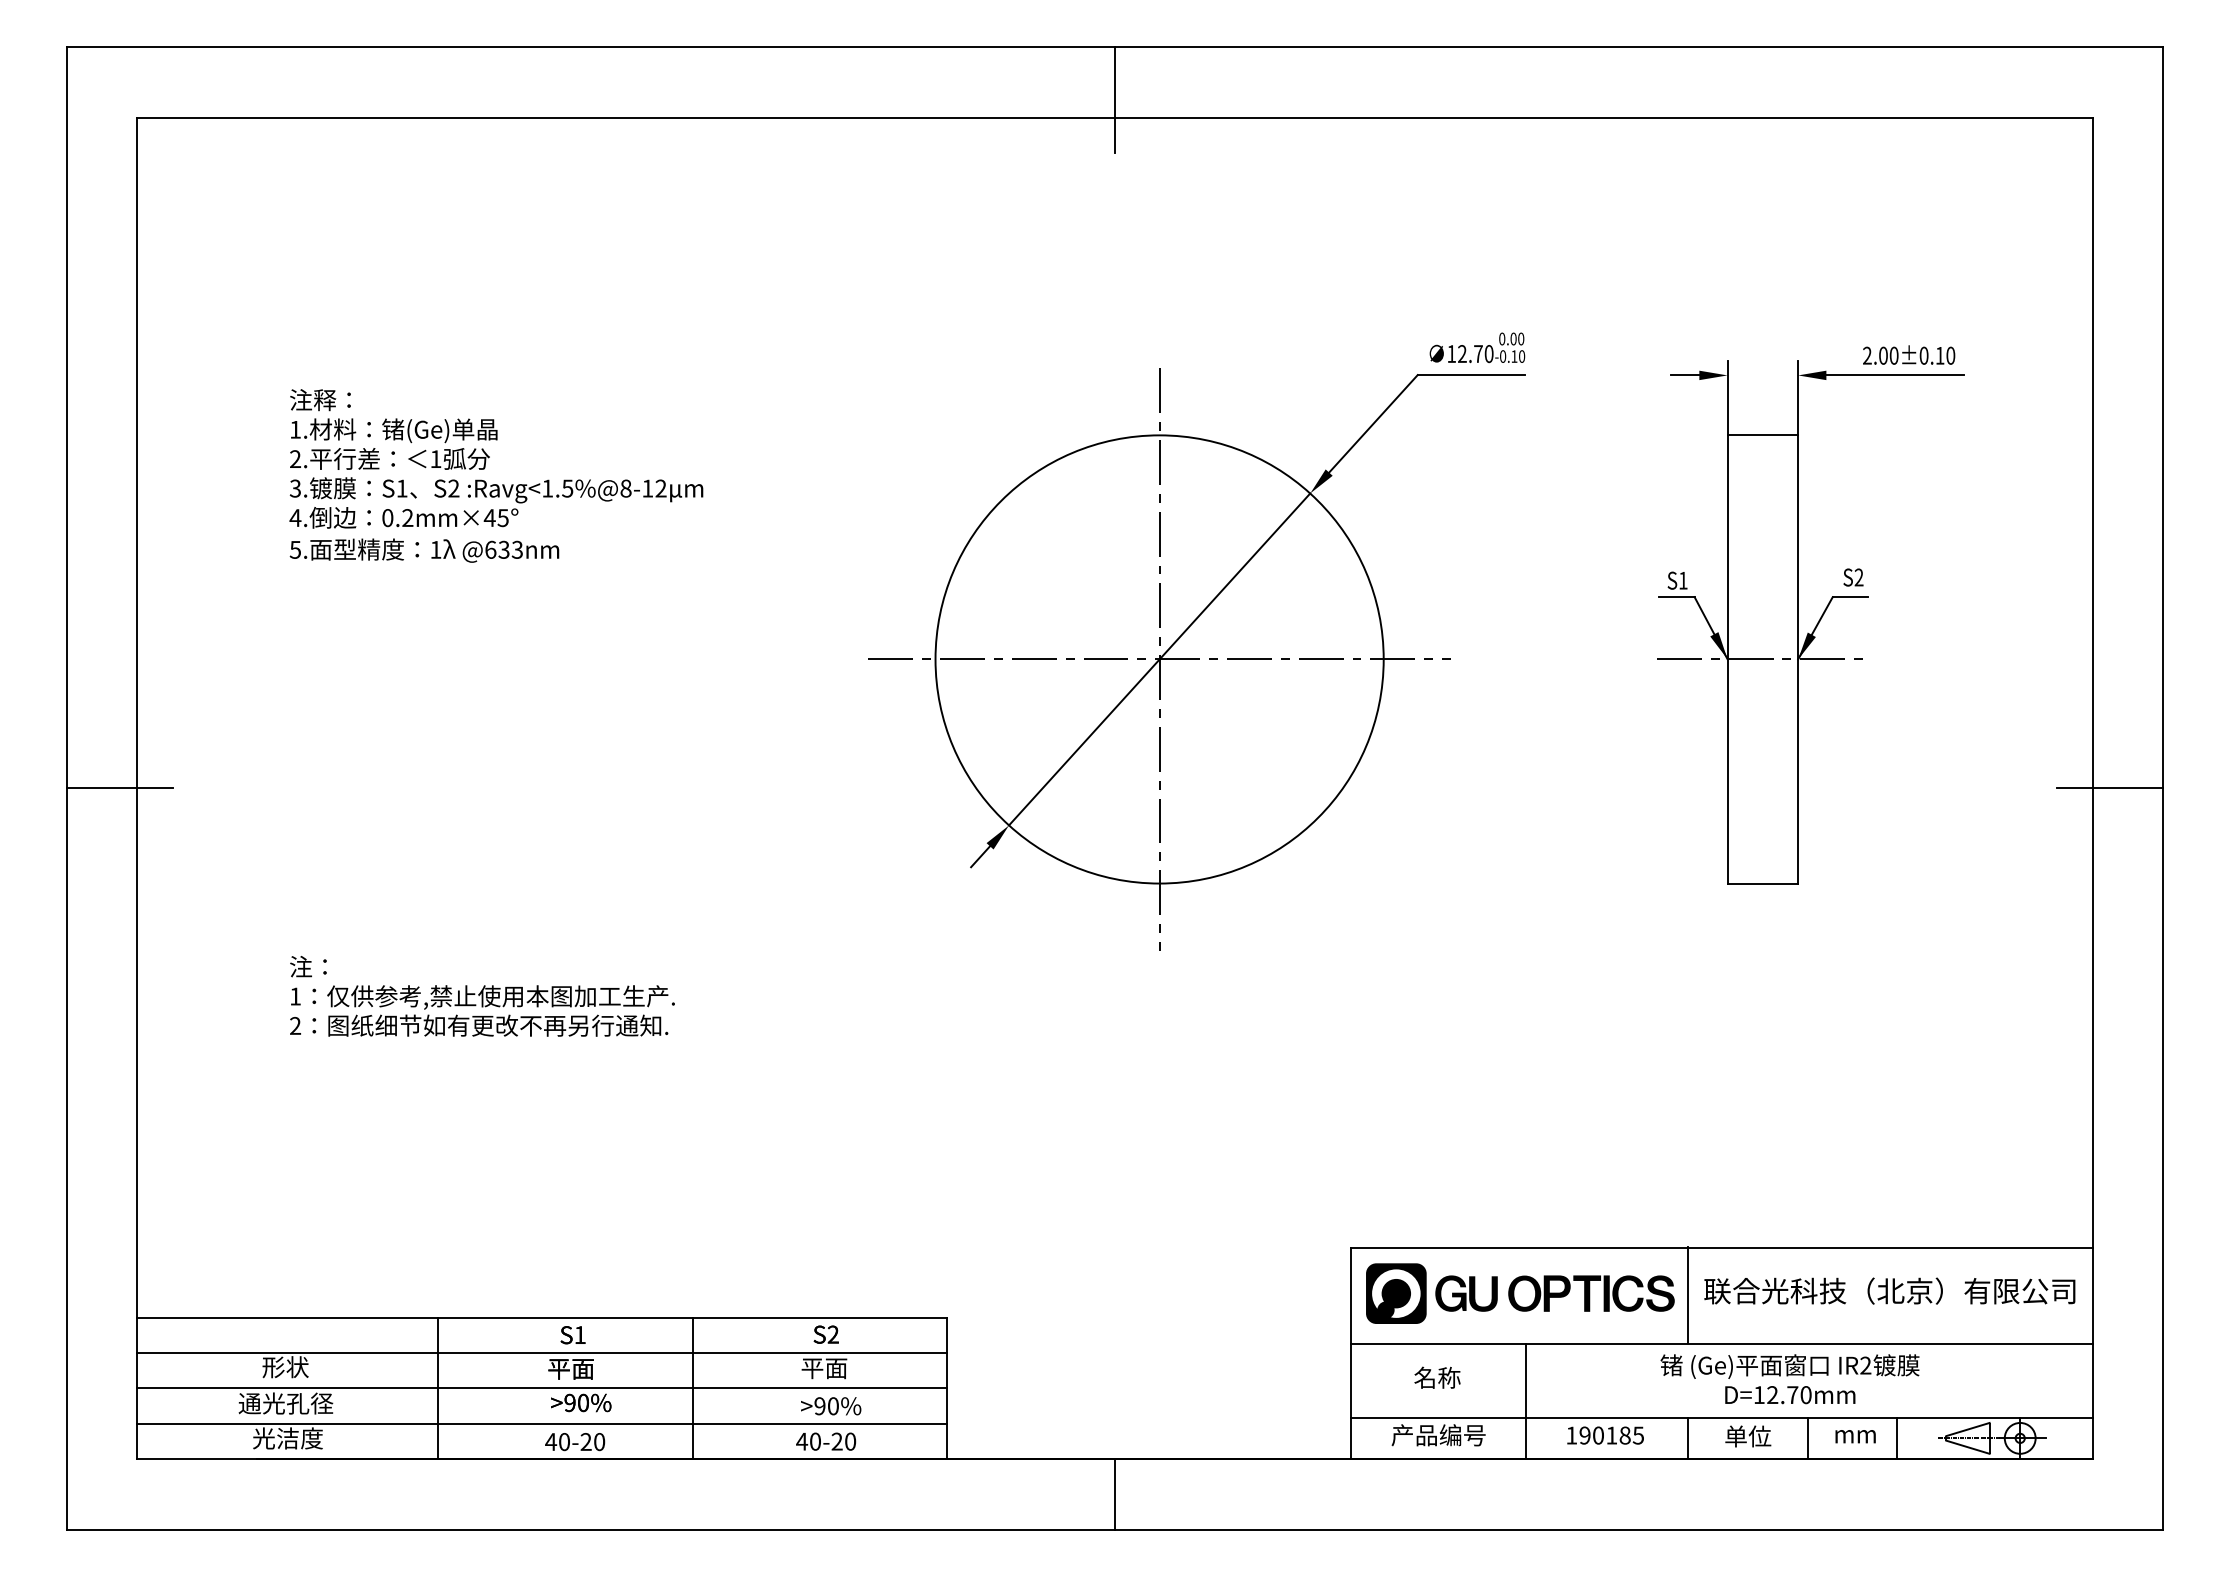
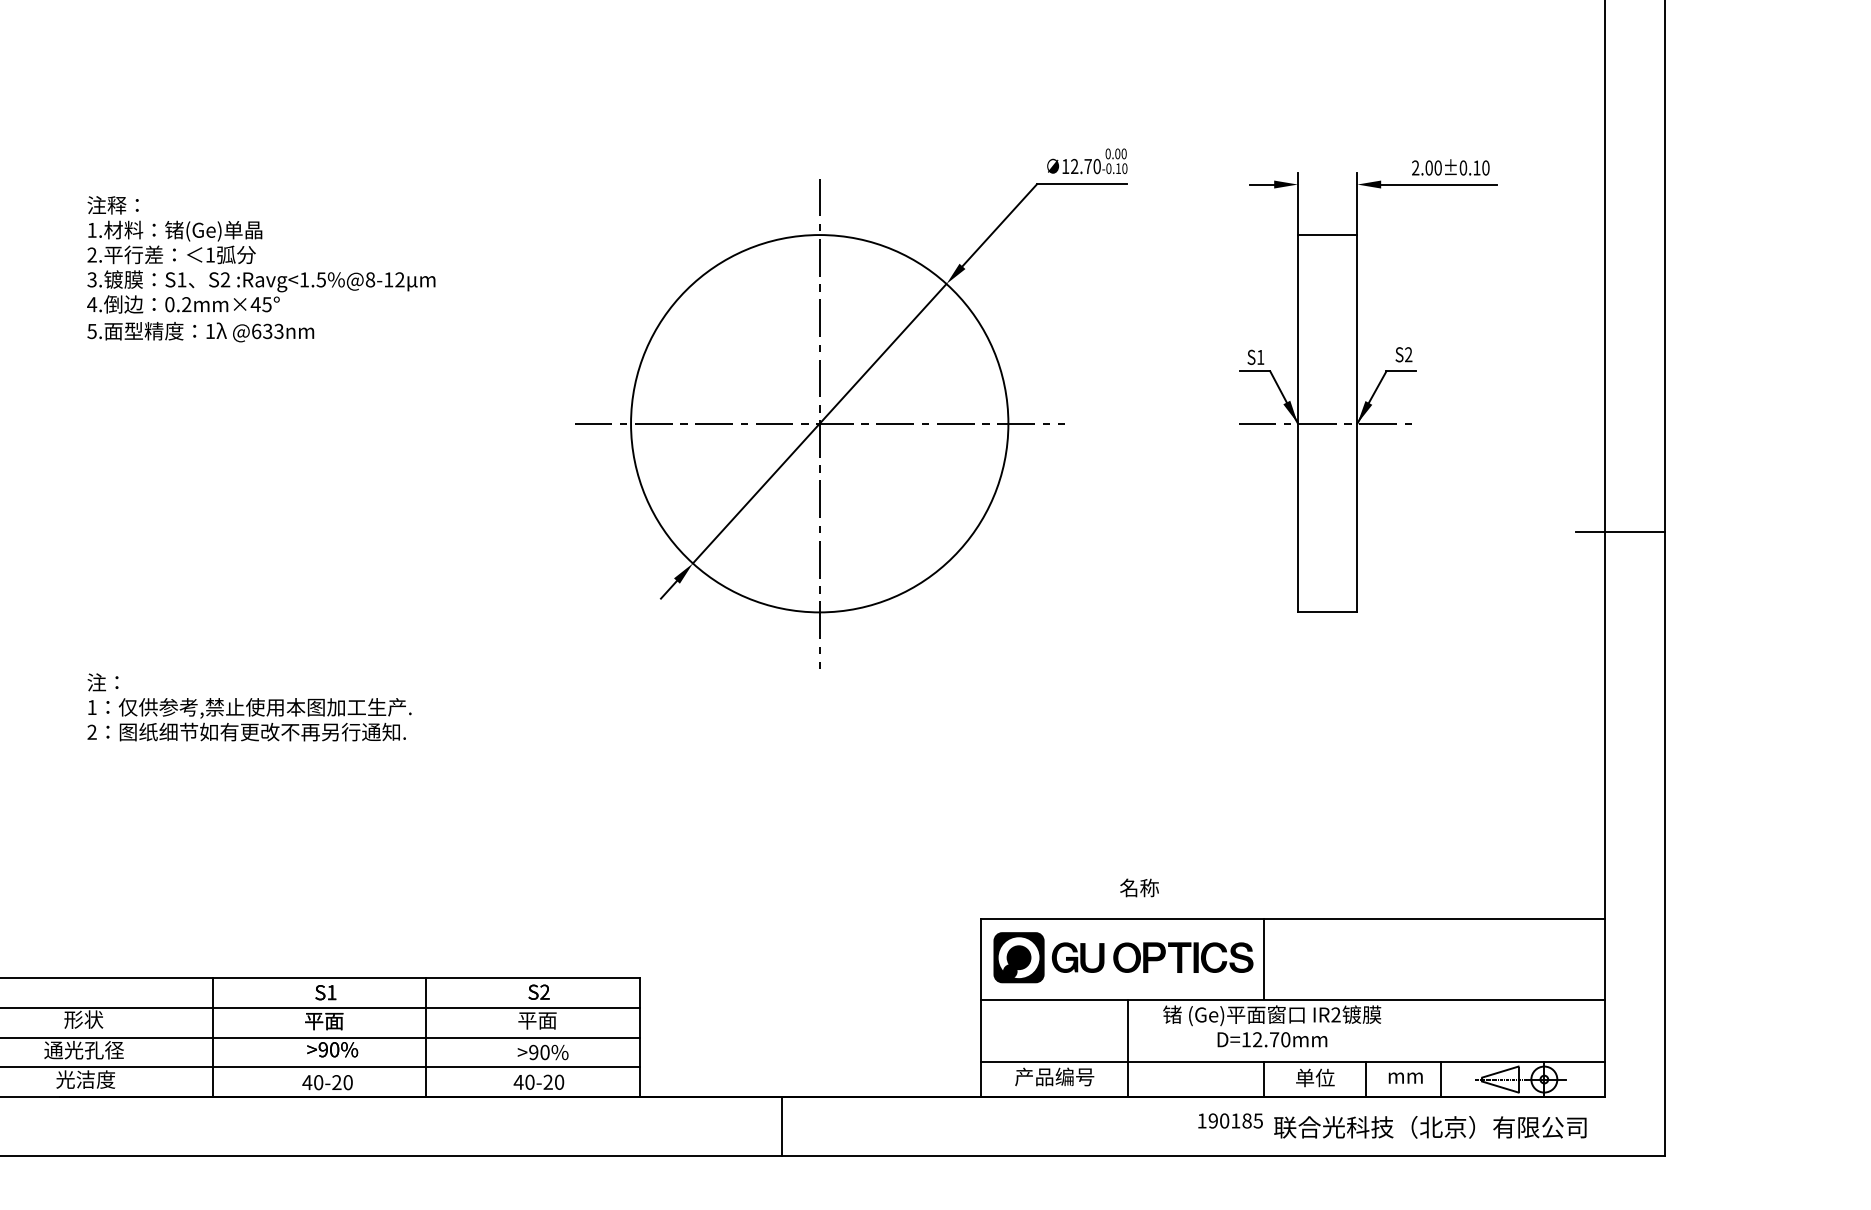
text: (1889, 1290) -> (1430, 1126), moved
text: (1437, 1377) -> (1139, 887), moved
text: (1789, 1379) -> (1271, 1026), moved
text: (1605, 1435) -> (1230, 1120), moved

